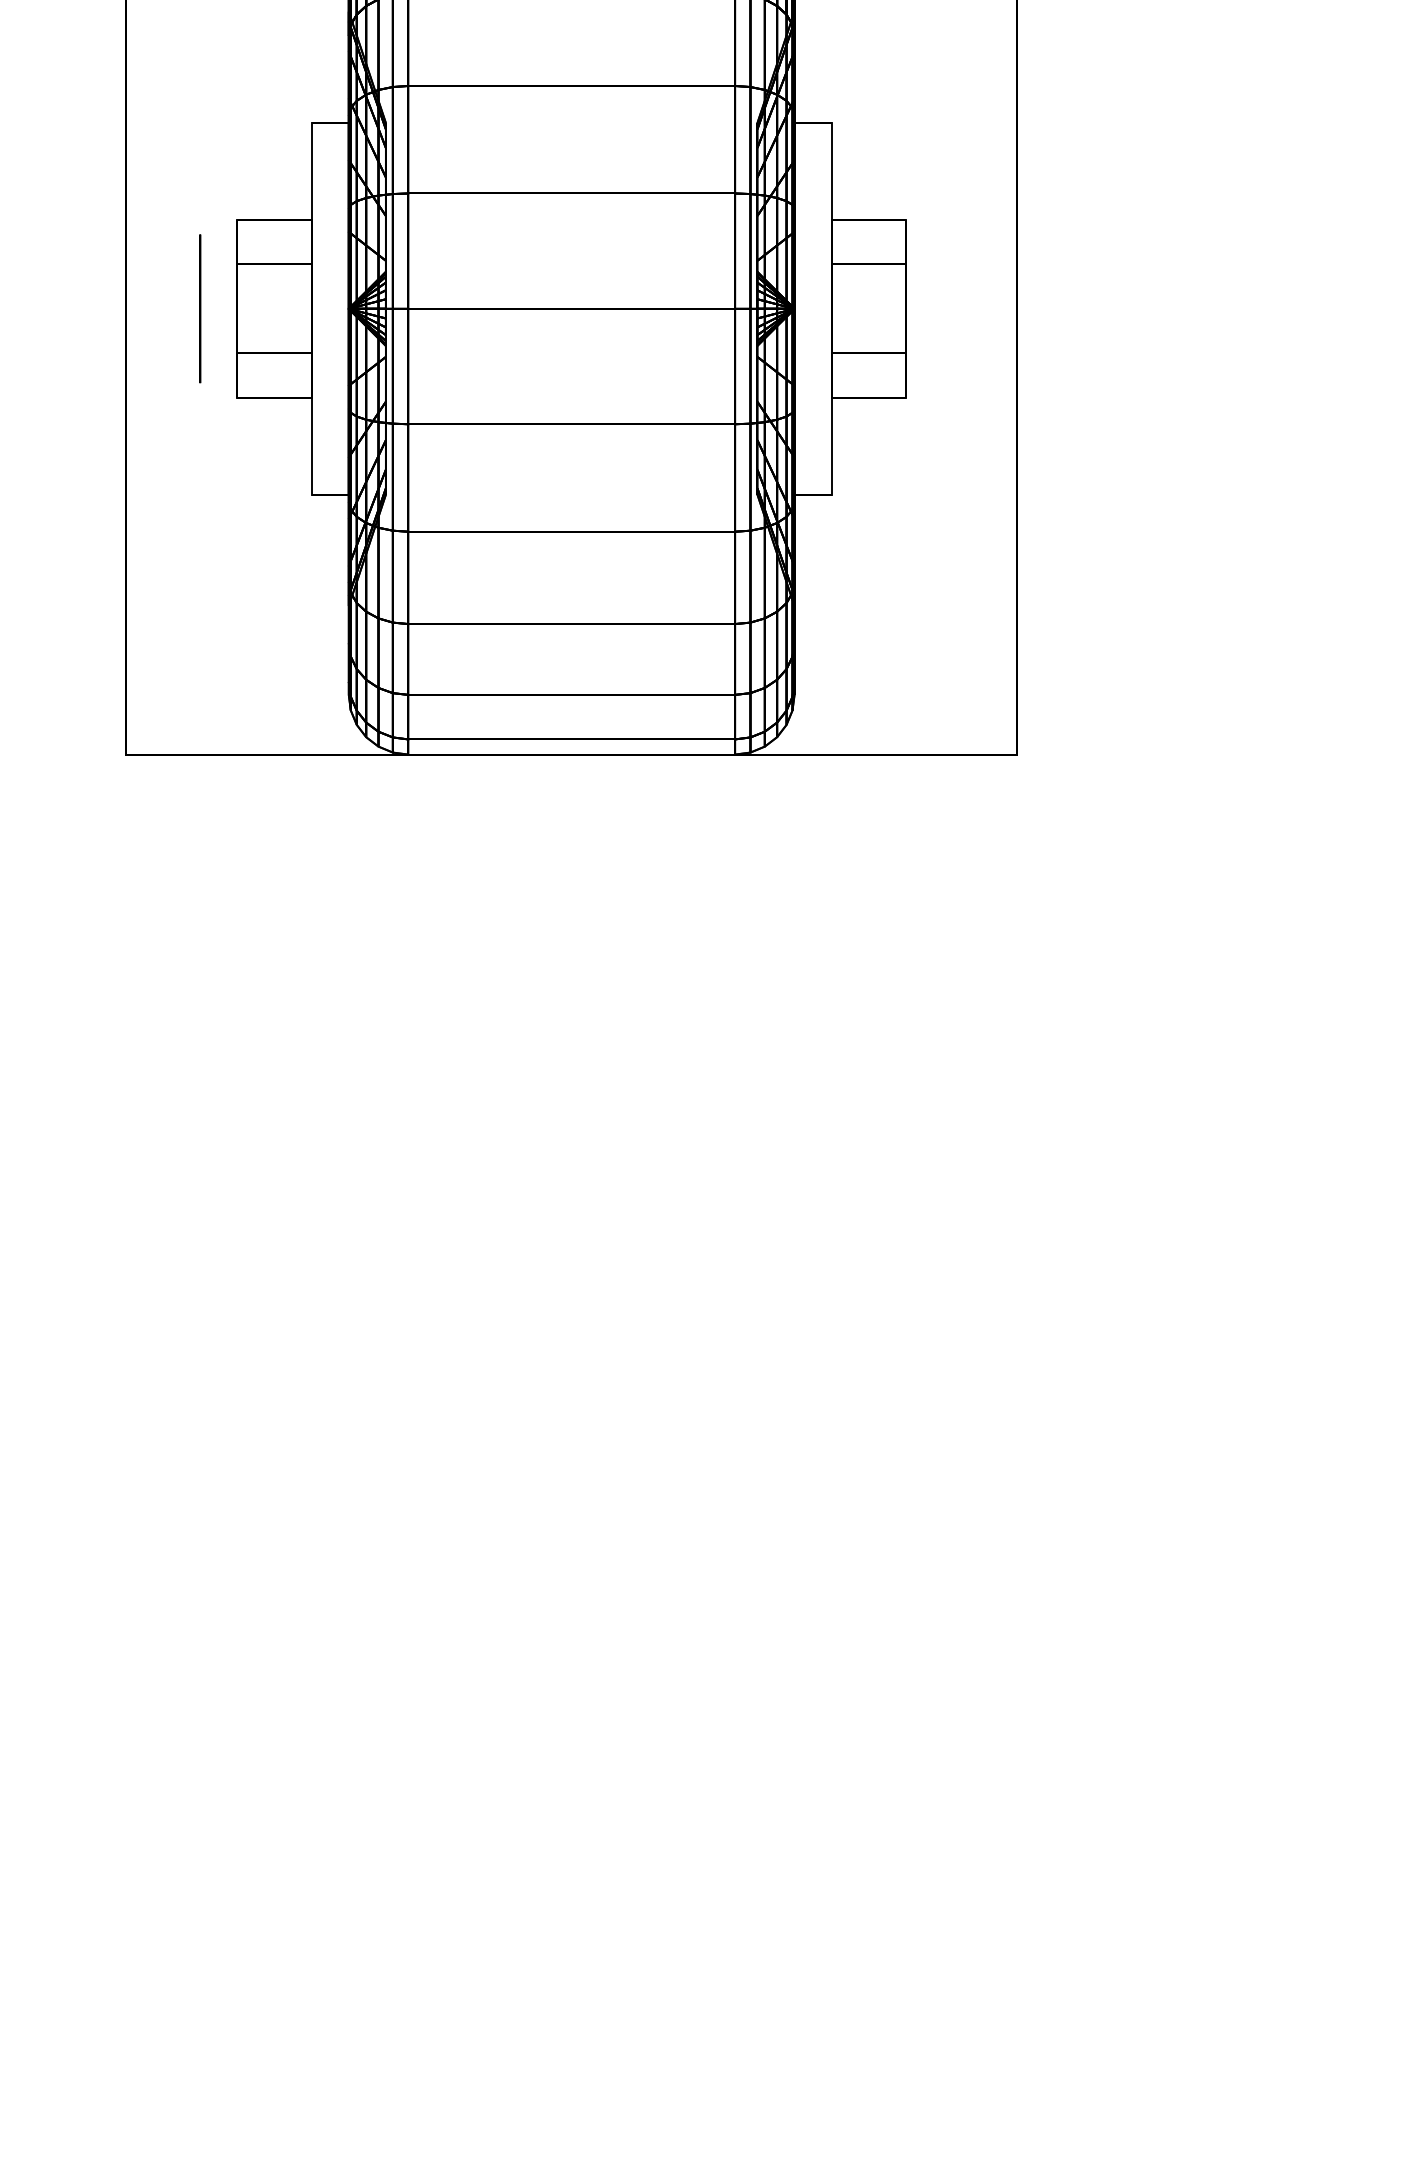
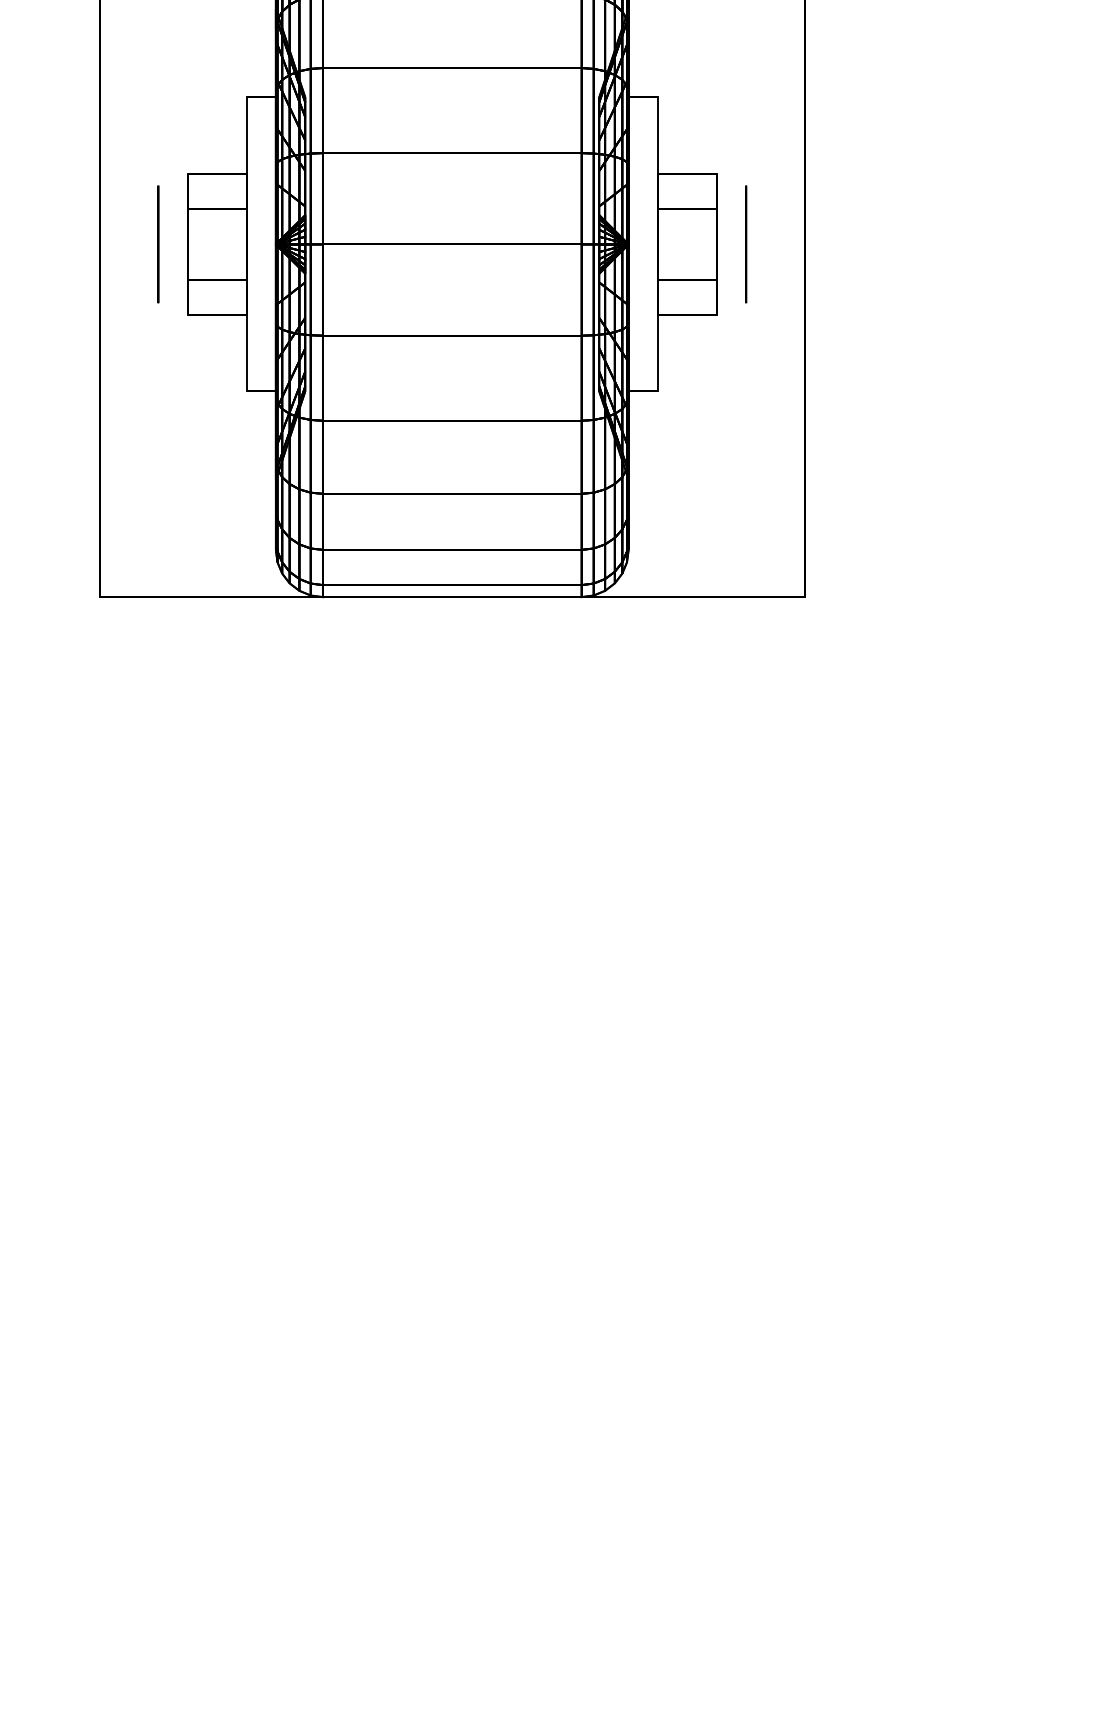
circle: (943, 308) -> (746, 244), added

